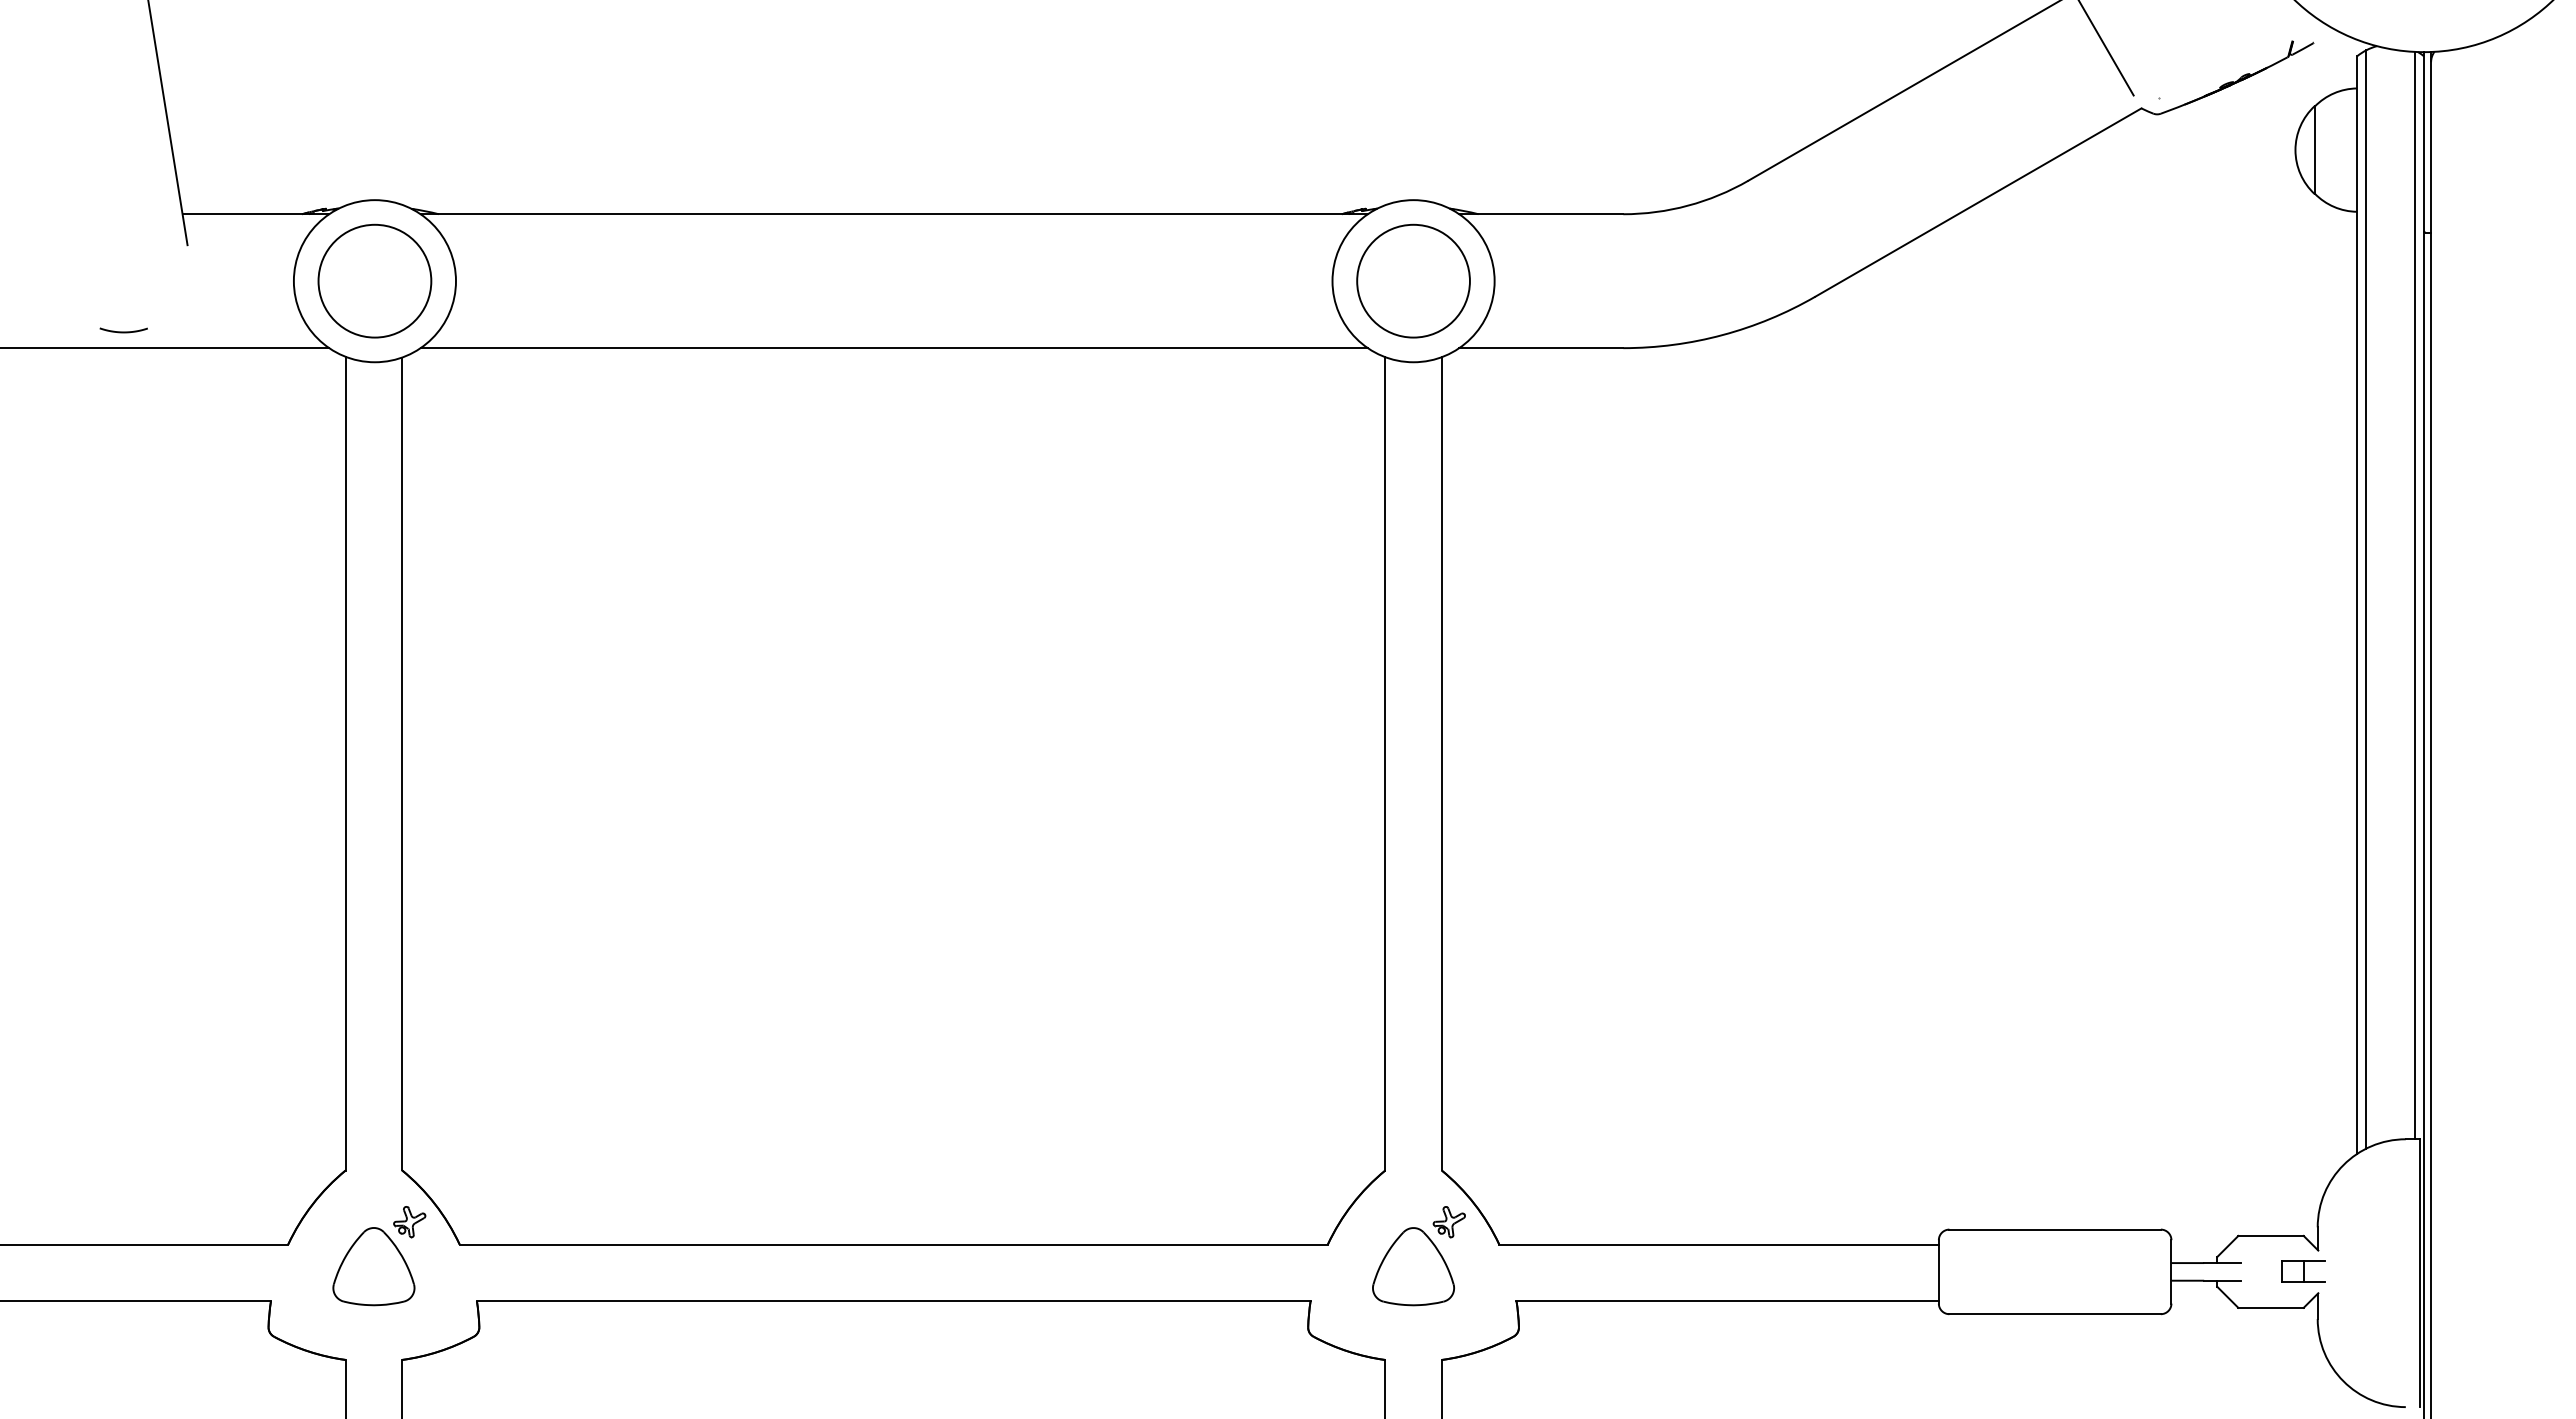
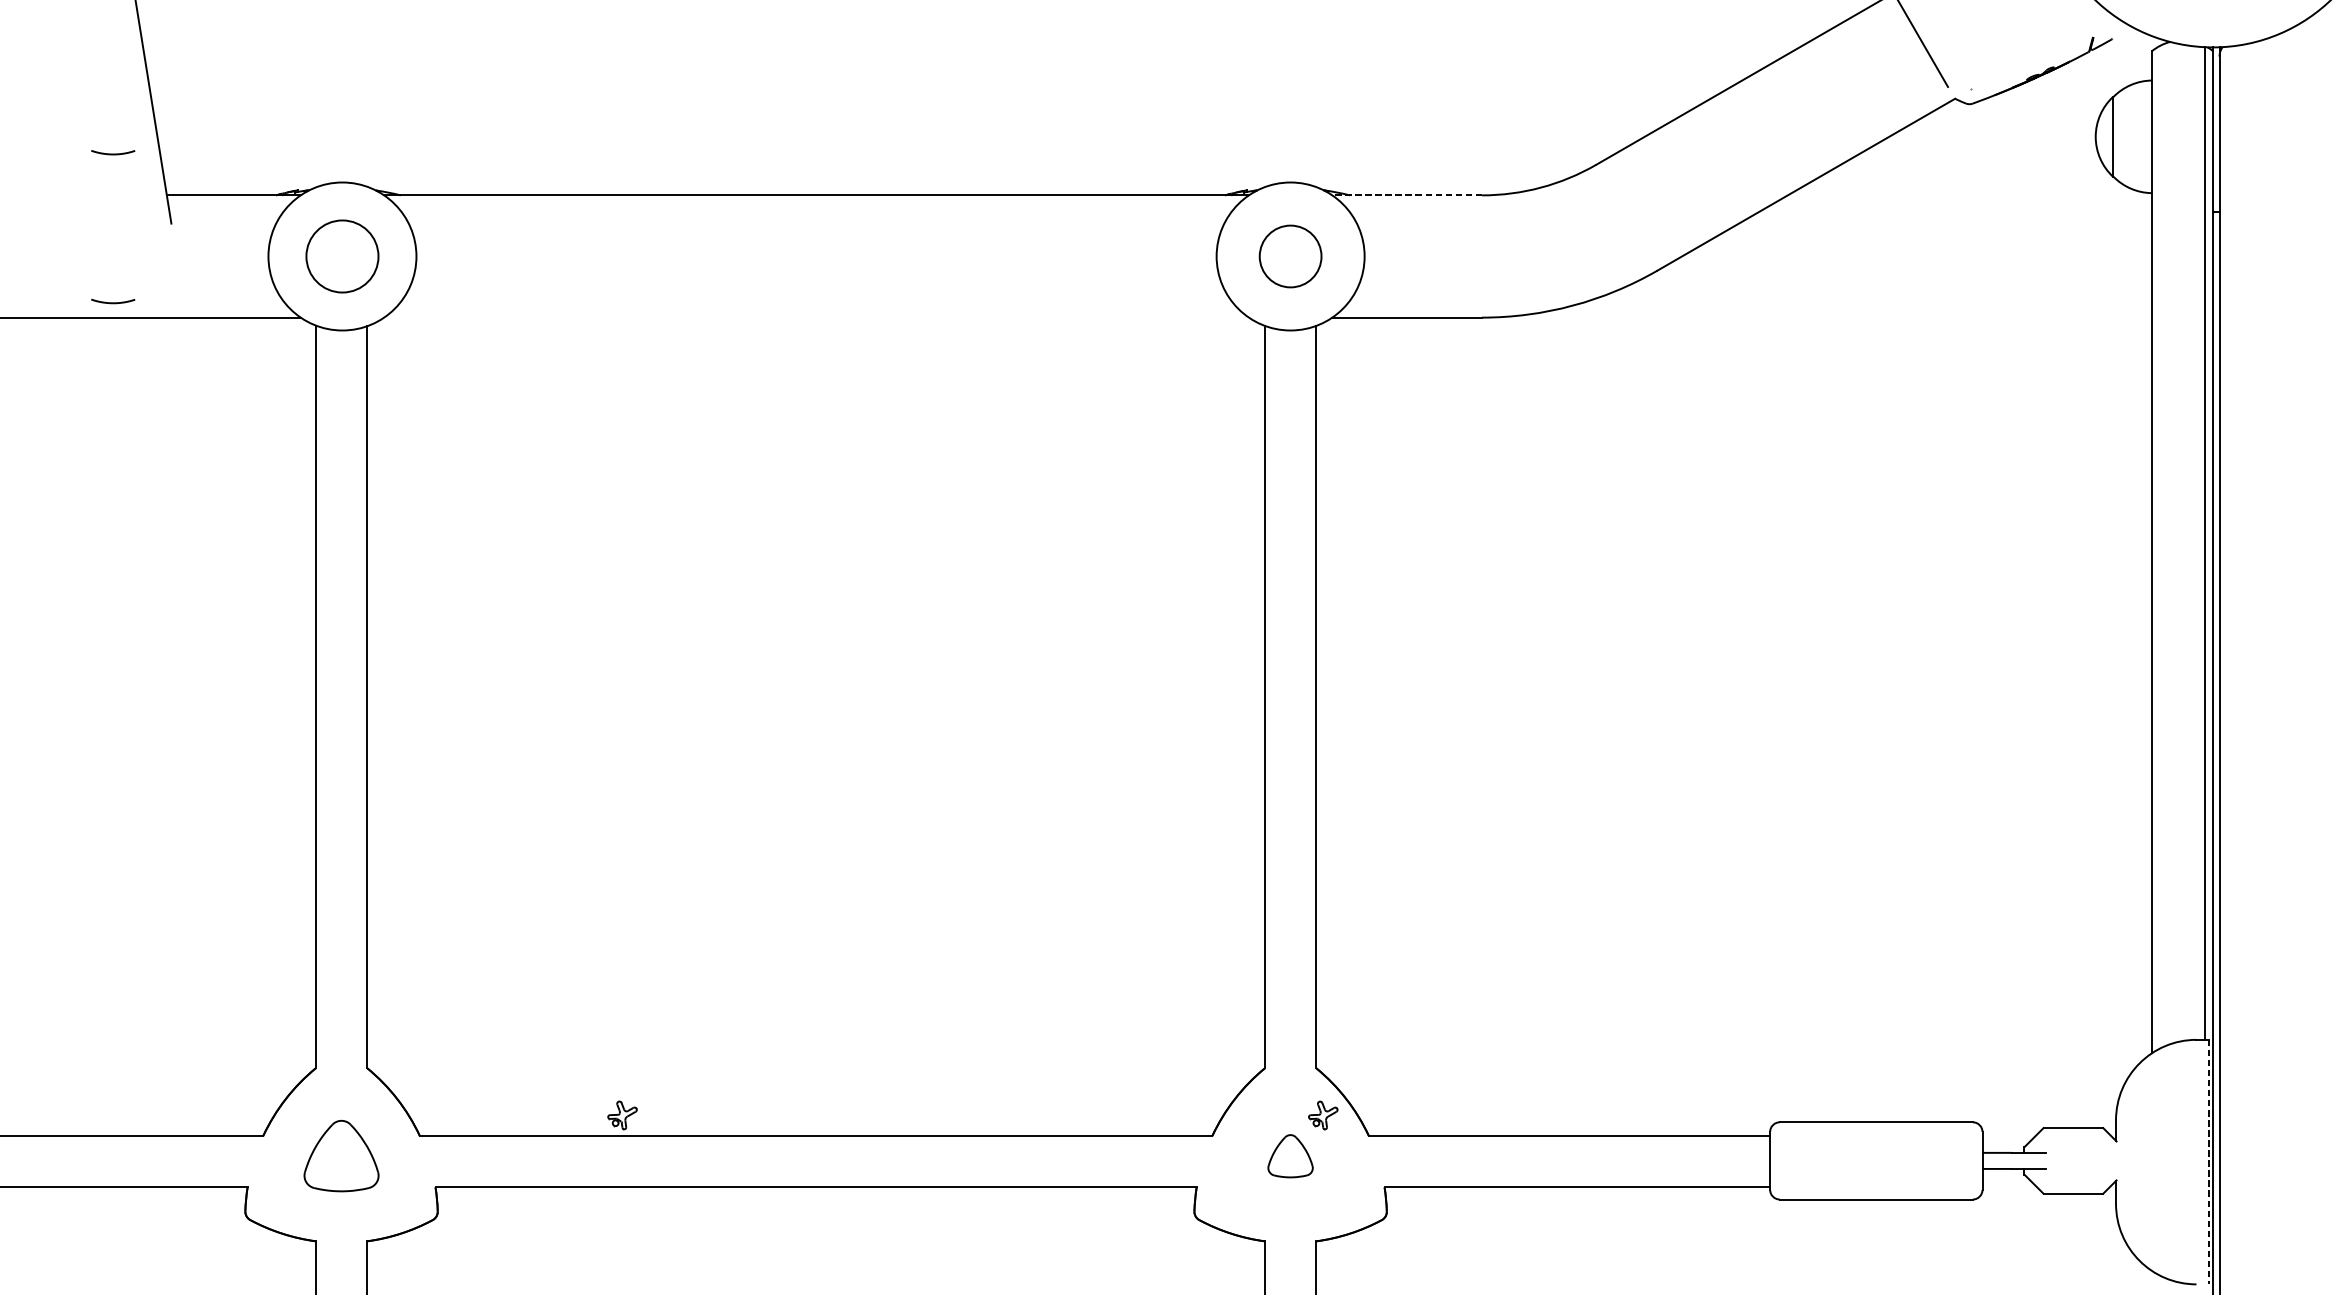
curve: (123, 168) -> (112, 153), added
line: (1540, 214) -> (1406, 195), solid -> dashed
circle: (374, 280) -> (342, 255), size x0.7
circle: (1413, 280) -> (1290, 255), size x0.6
line: (893, 348) -> (815, 317), removed
line: (2365, 599) -> (2159, 547), removed
part: (409, 1222) -> (622, 1115), moved
part: (1413, 1266) -> (1290, 1155), size x0.6
part: (2303, 1271) -> (2103, 1160), removed
line: (2419, 1273) -> (2208, 1162), solid -> dashed

